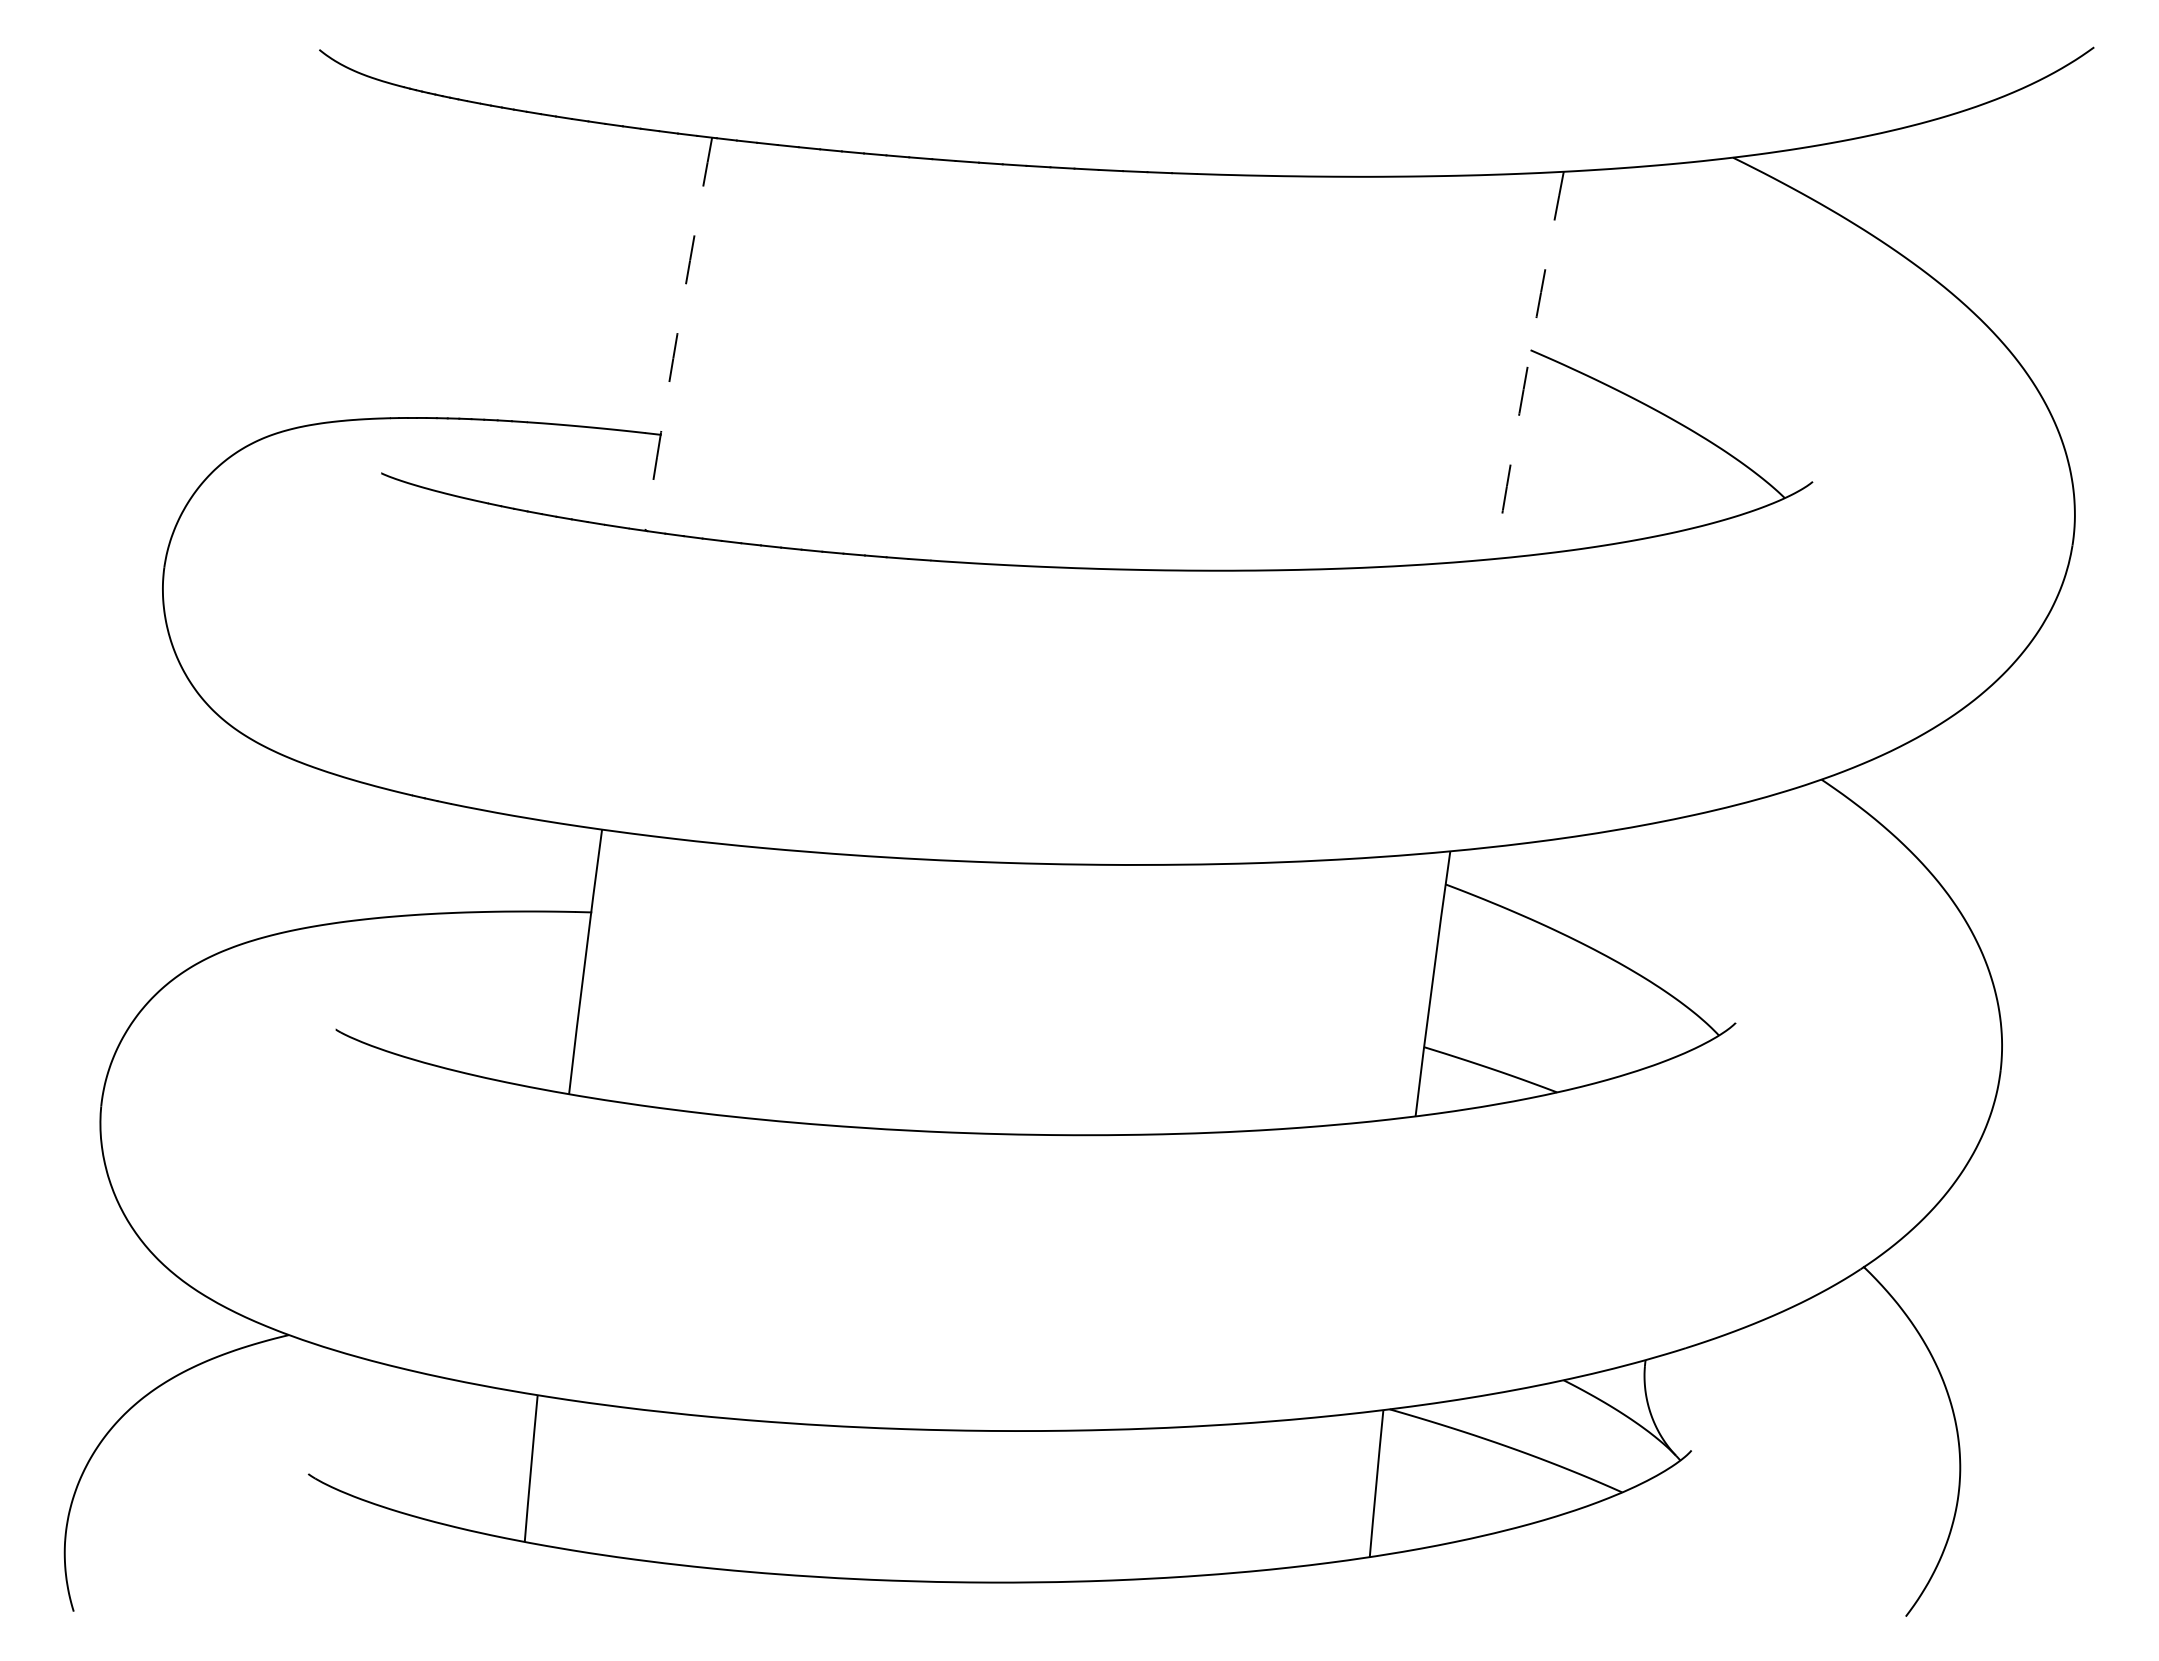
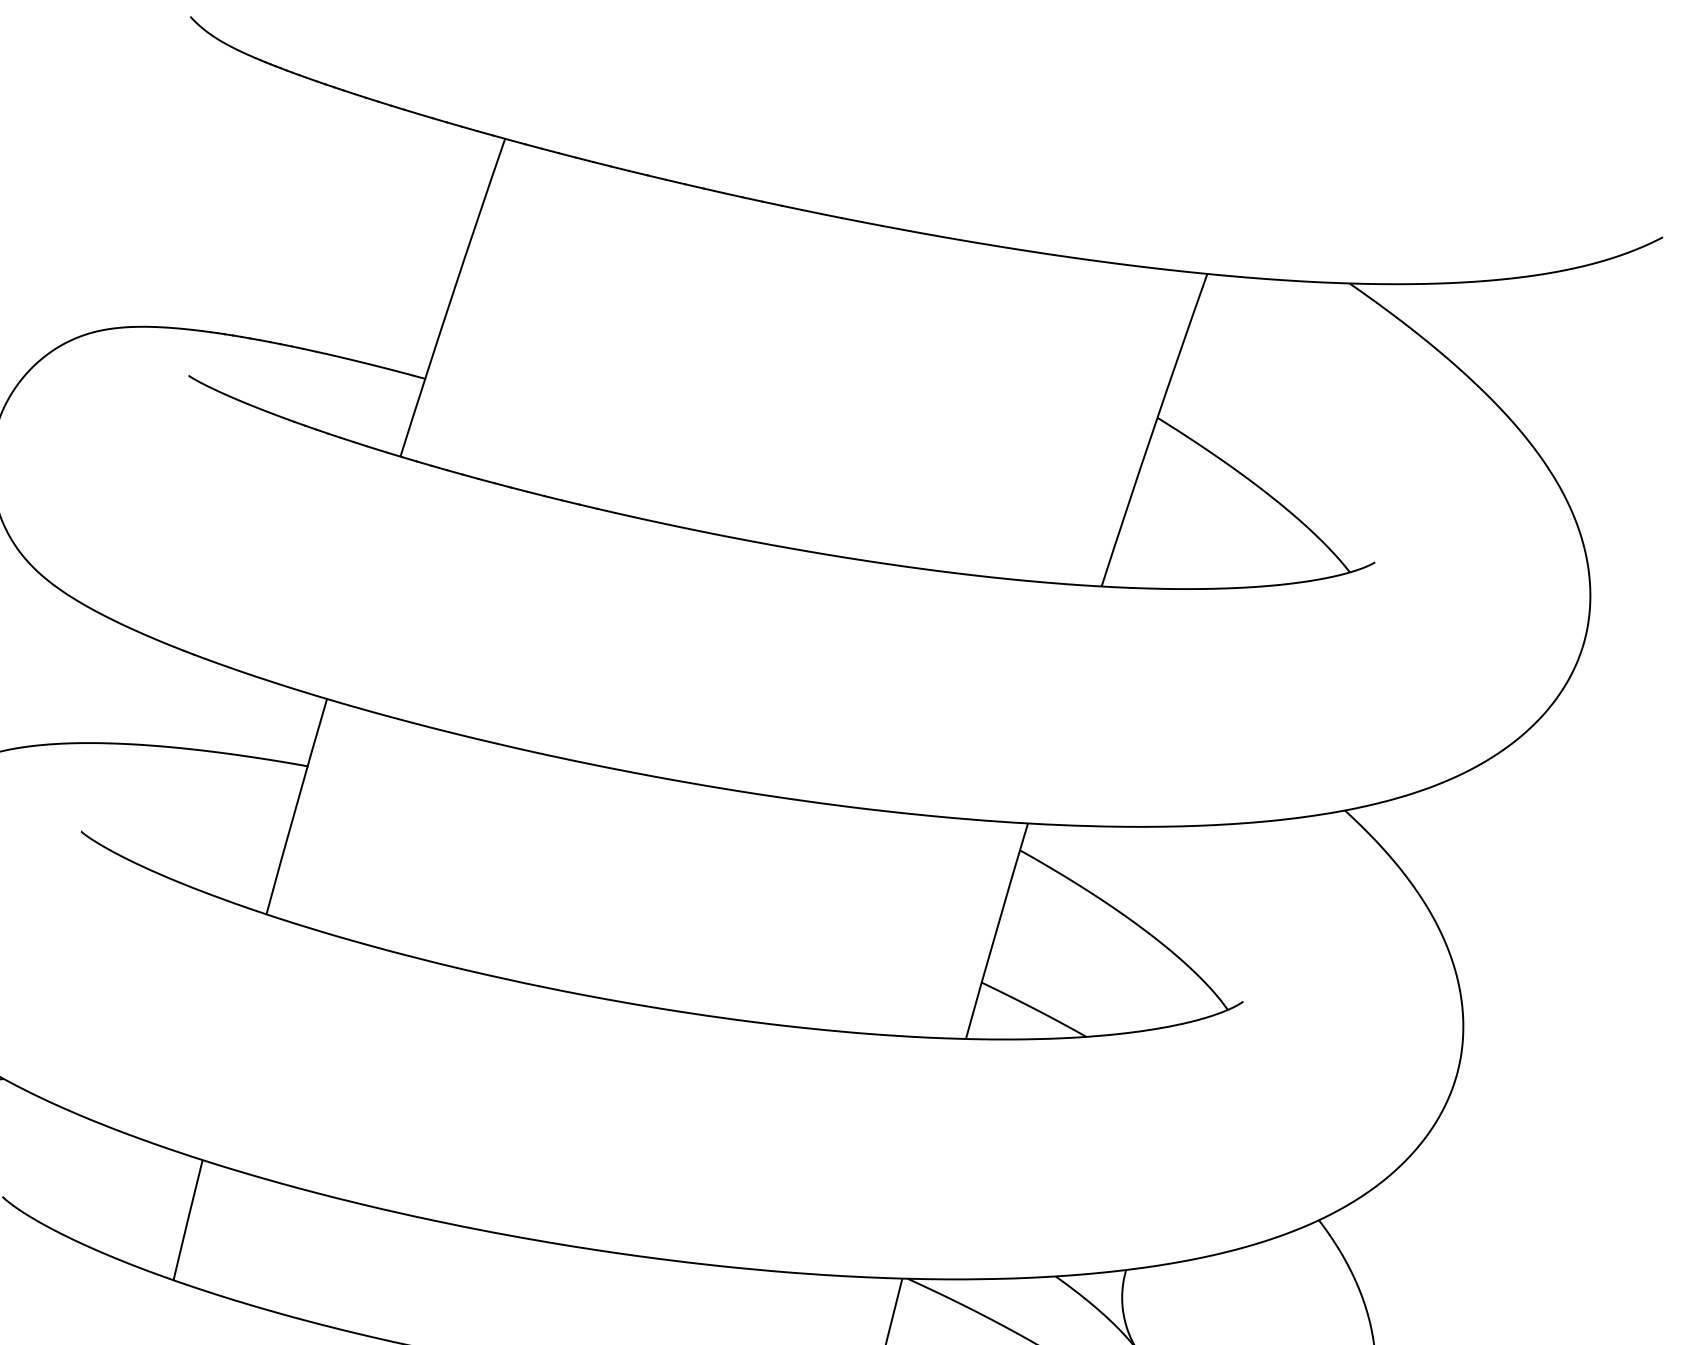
arc: (677, 334) -> (451, 297), dashed -> solid
arc: (1527, 365) -> (1152, 430), dashed -> solid

